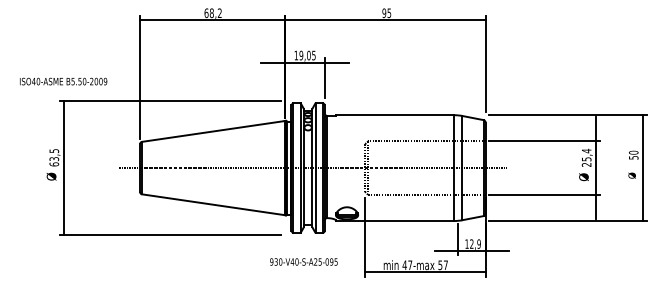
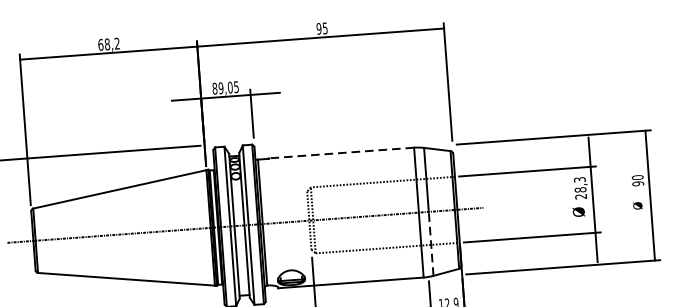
text: (296, 55) -> (215, 88), 19,05 -> 89,05
line: (394, 115) -> (340, 153), solid -> dashed
text: (586, 154) -> (579, 184), 25,4 -> 28,3
text: (633, 157) -> (637, 183), 50 -> 90
line: (462, 193) -> (431, 243), solid -> dashed

